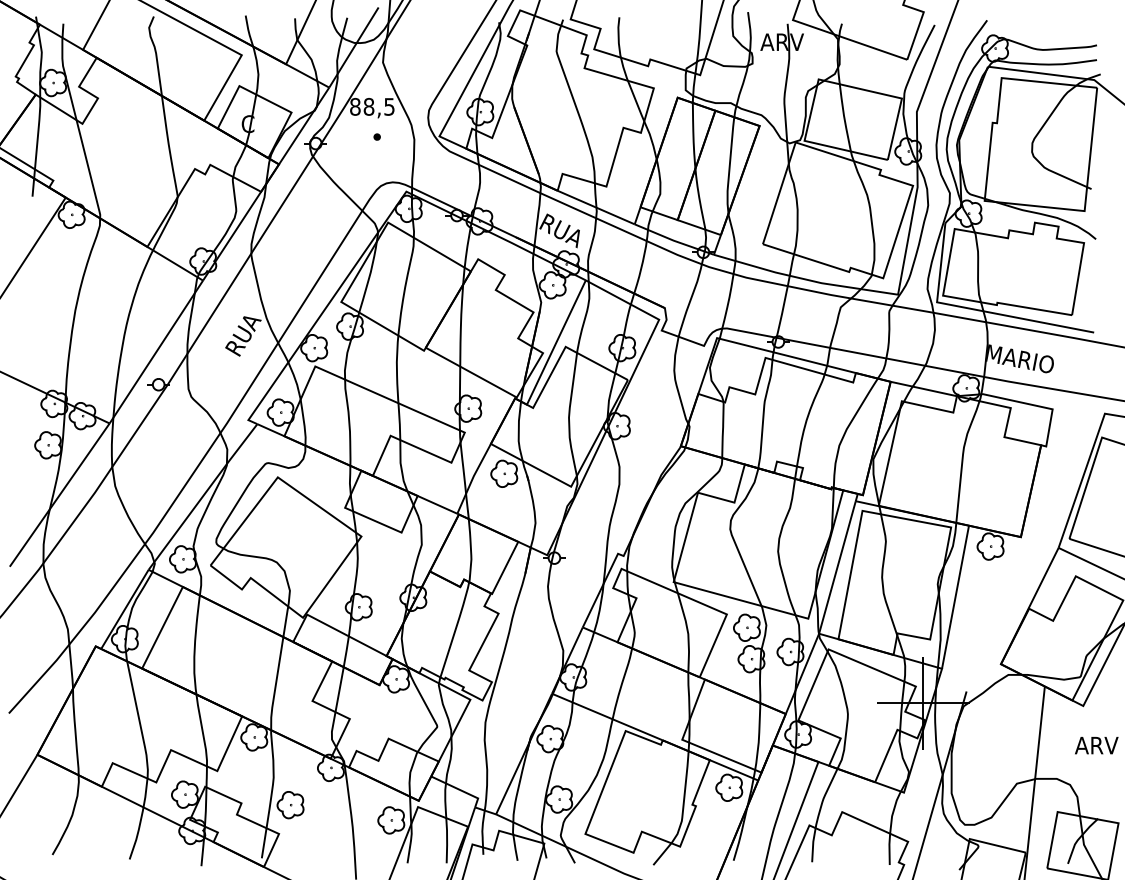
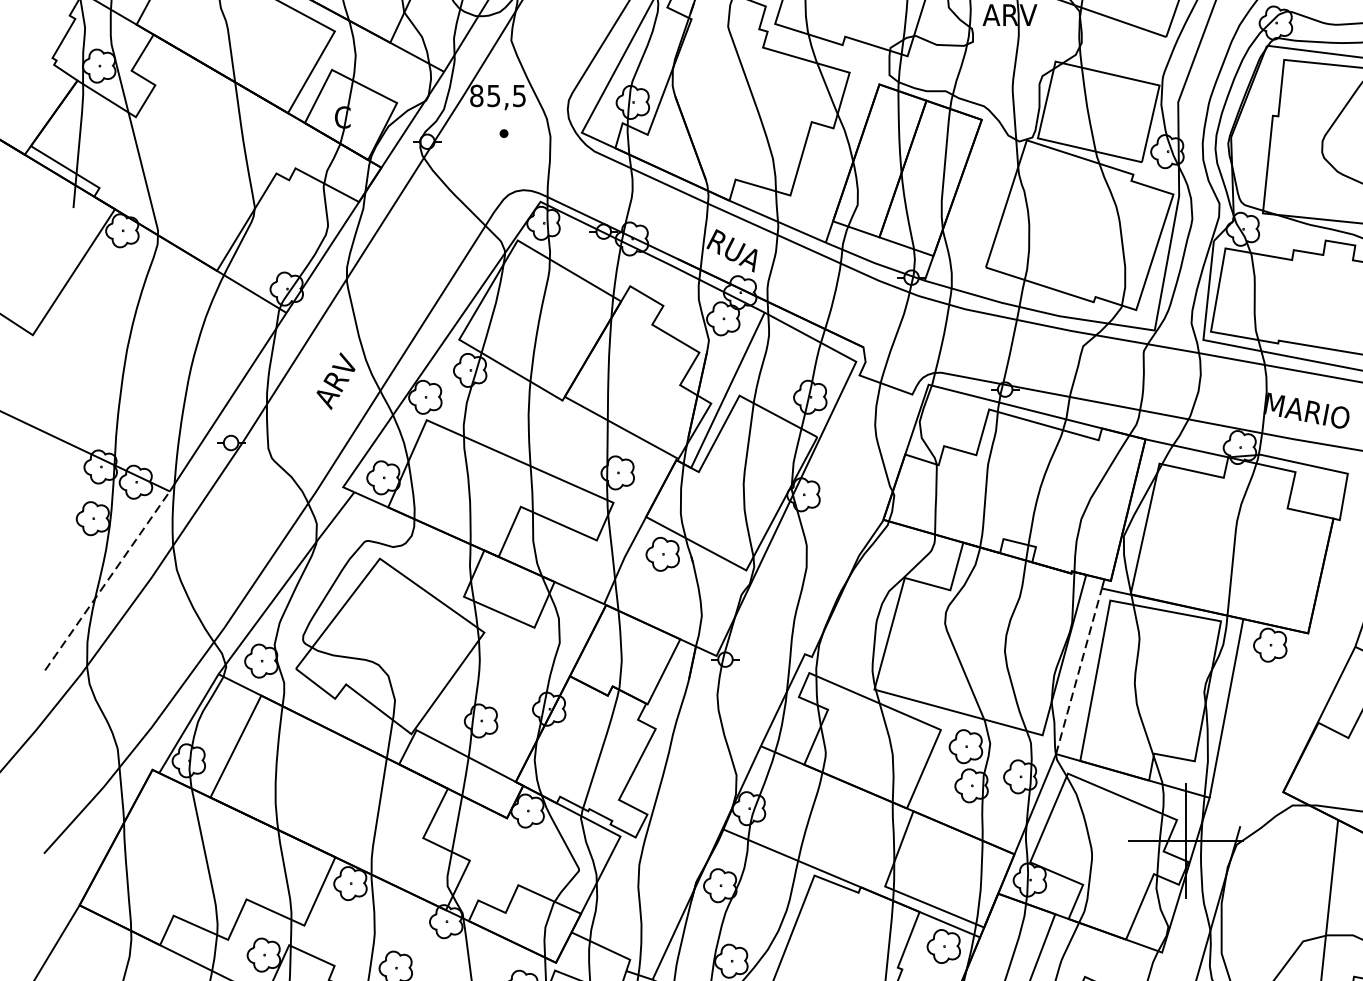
text: (368, 106) -> (493, 95), 88,5 -> 85,5
text: (243, 335) -> (337, 381), RUA -> ARV
line: (60, 494) -> (108, 580), solid -> dashed
line: (837, 567) -> (1079, 671), solid -> dashed

